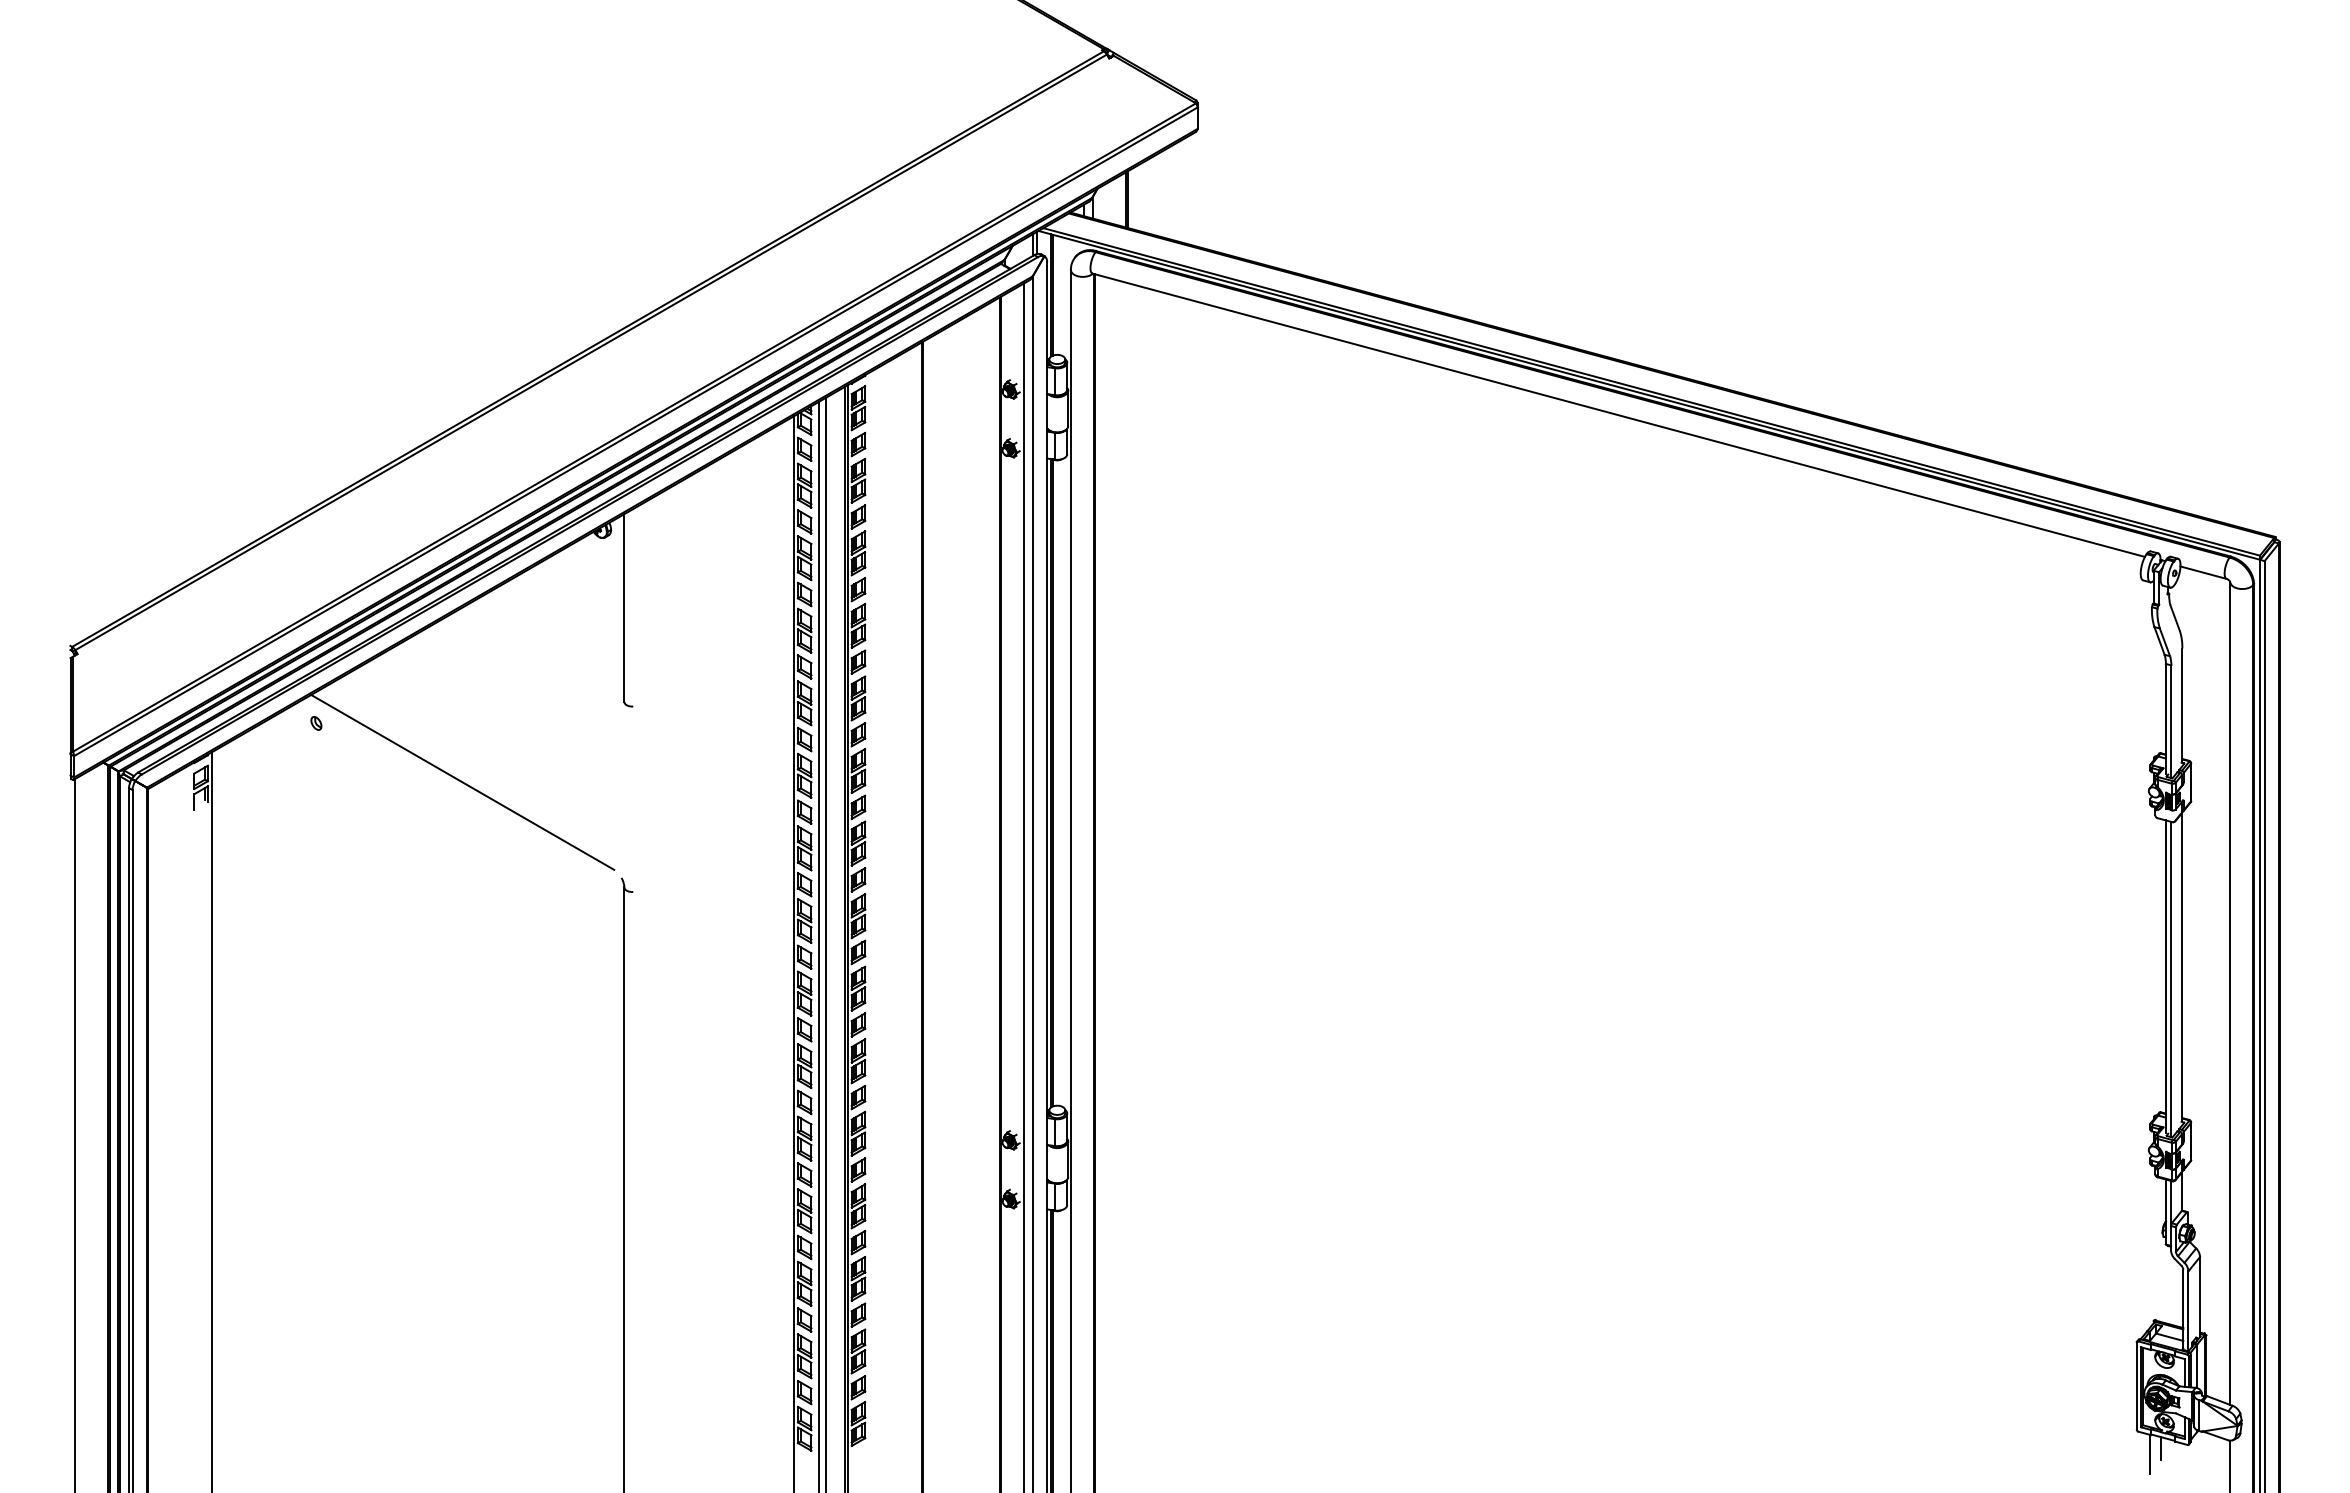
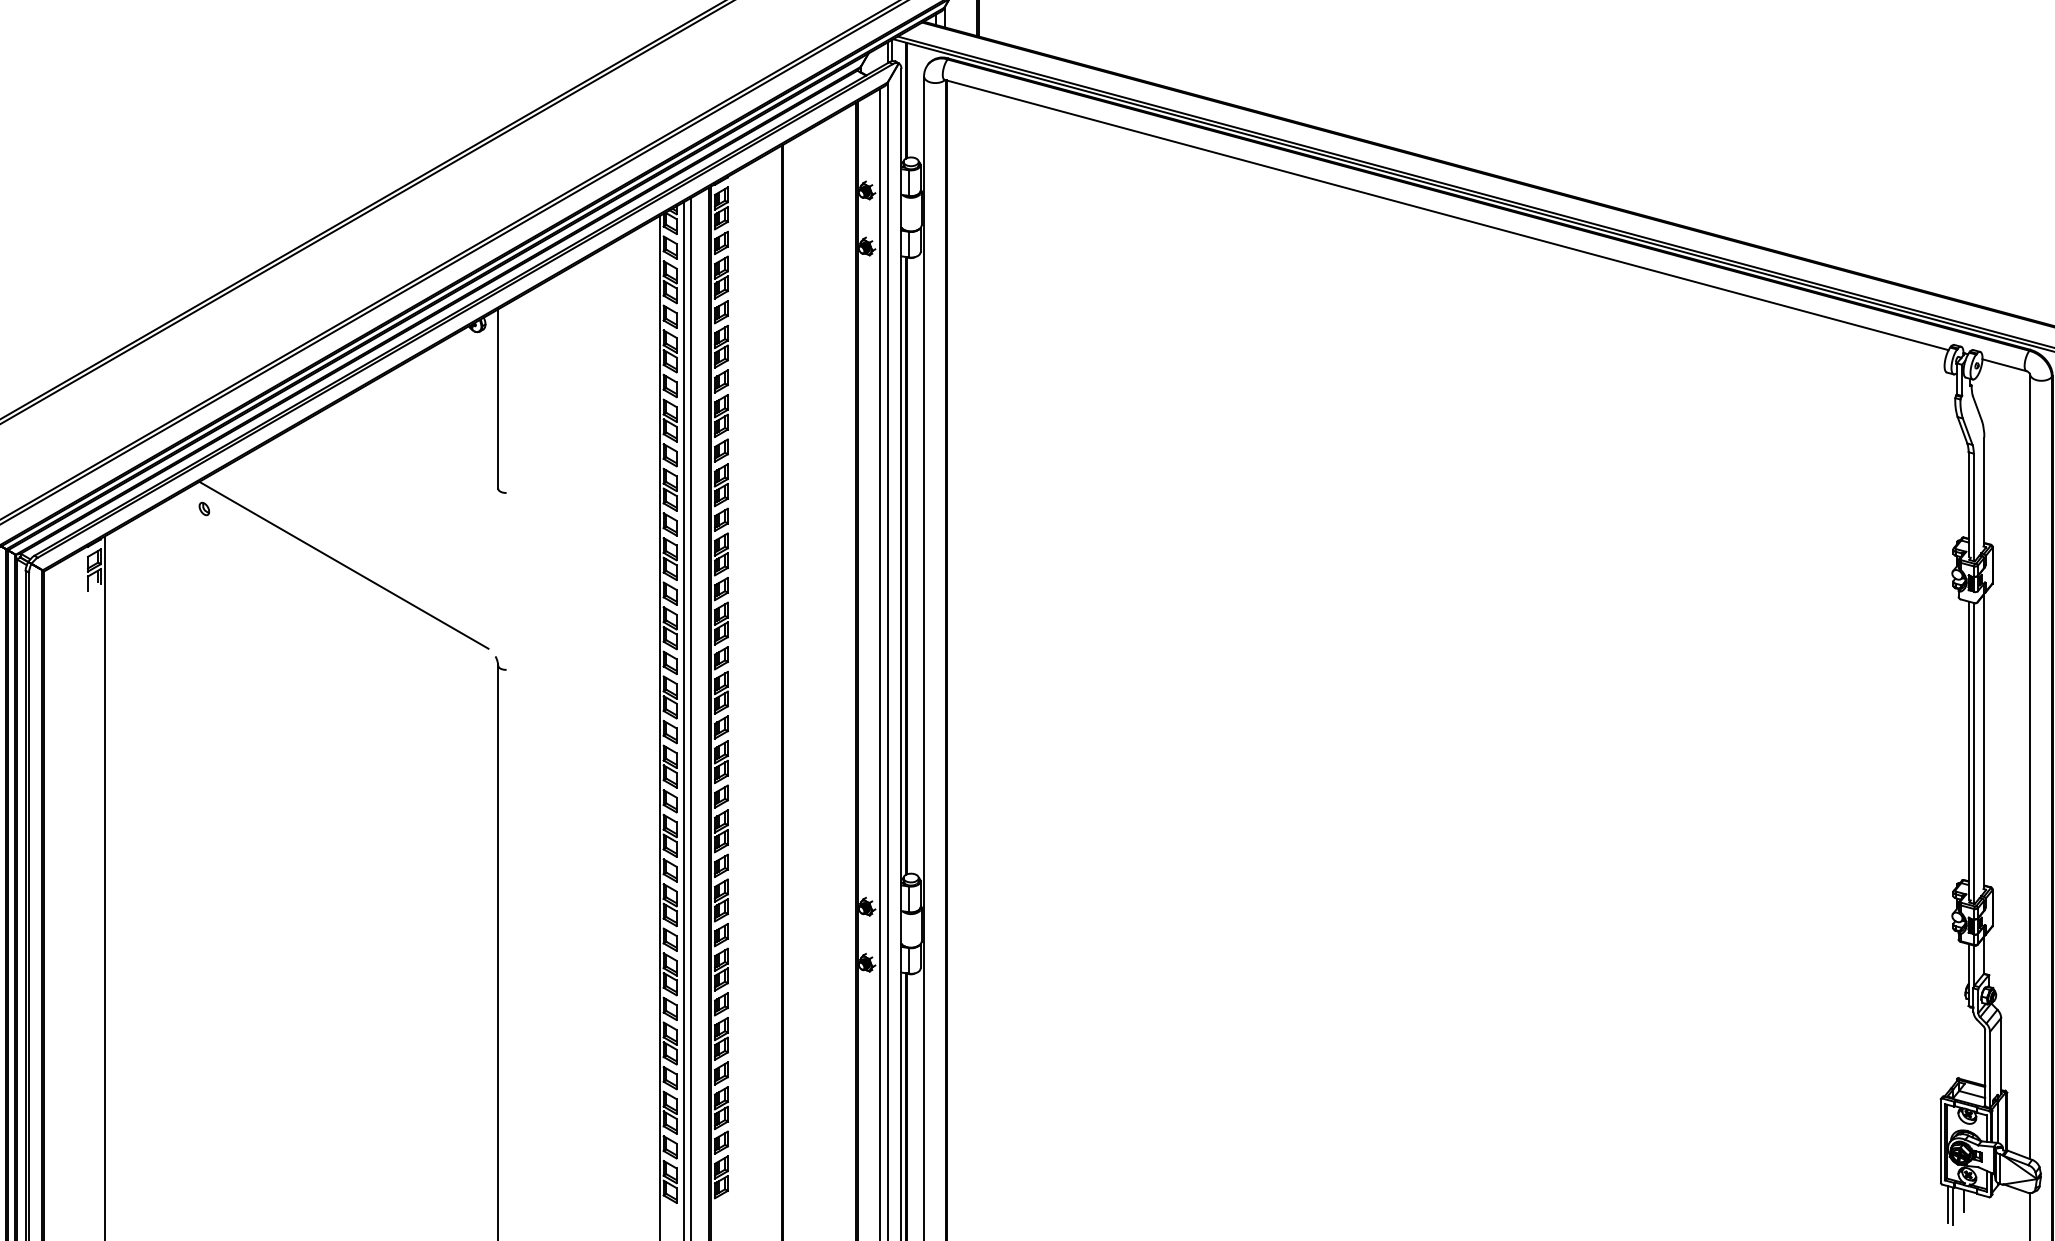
line: (2144, 1452) -> (1948, 1204), added

